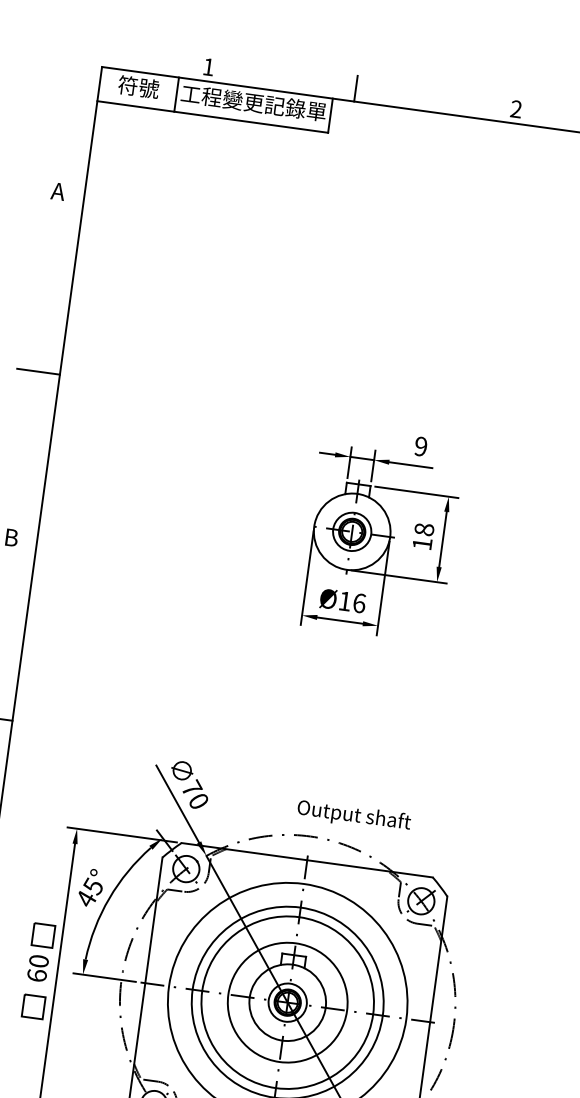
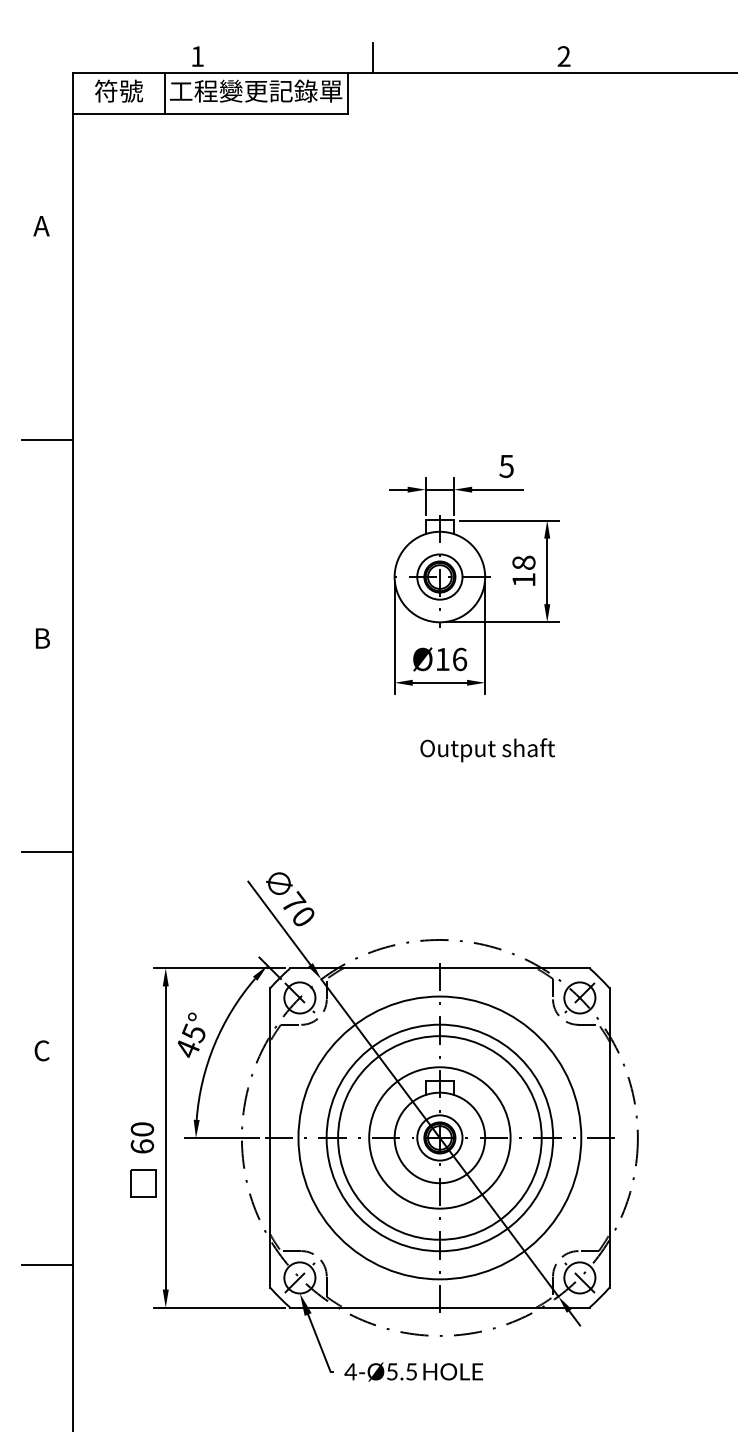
text: (420, 445) -> (506, 465), 9 -> 5
text: (353, 816) -> (487, 750), moved
part: (43, 935) -> (143, 1098), removed

